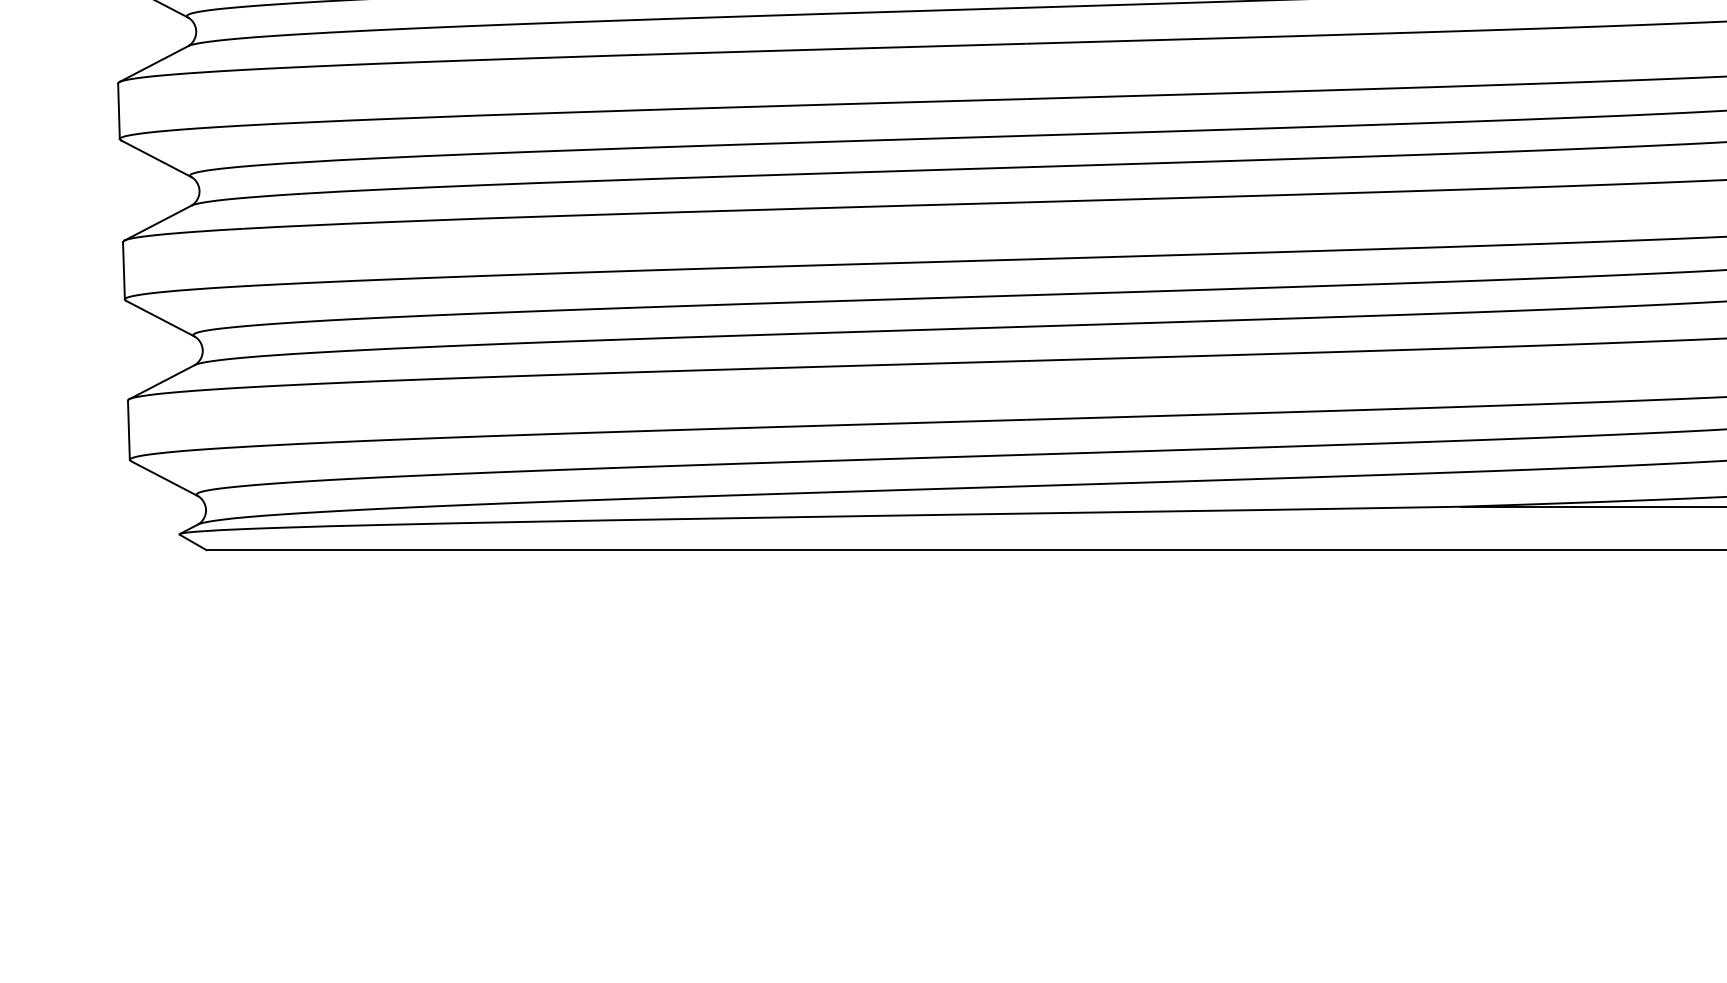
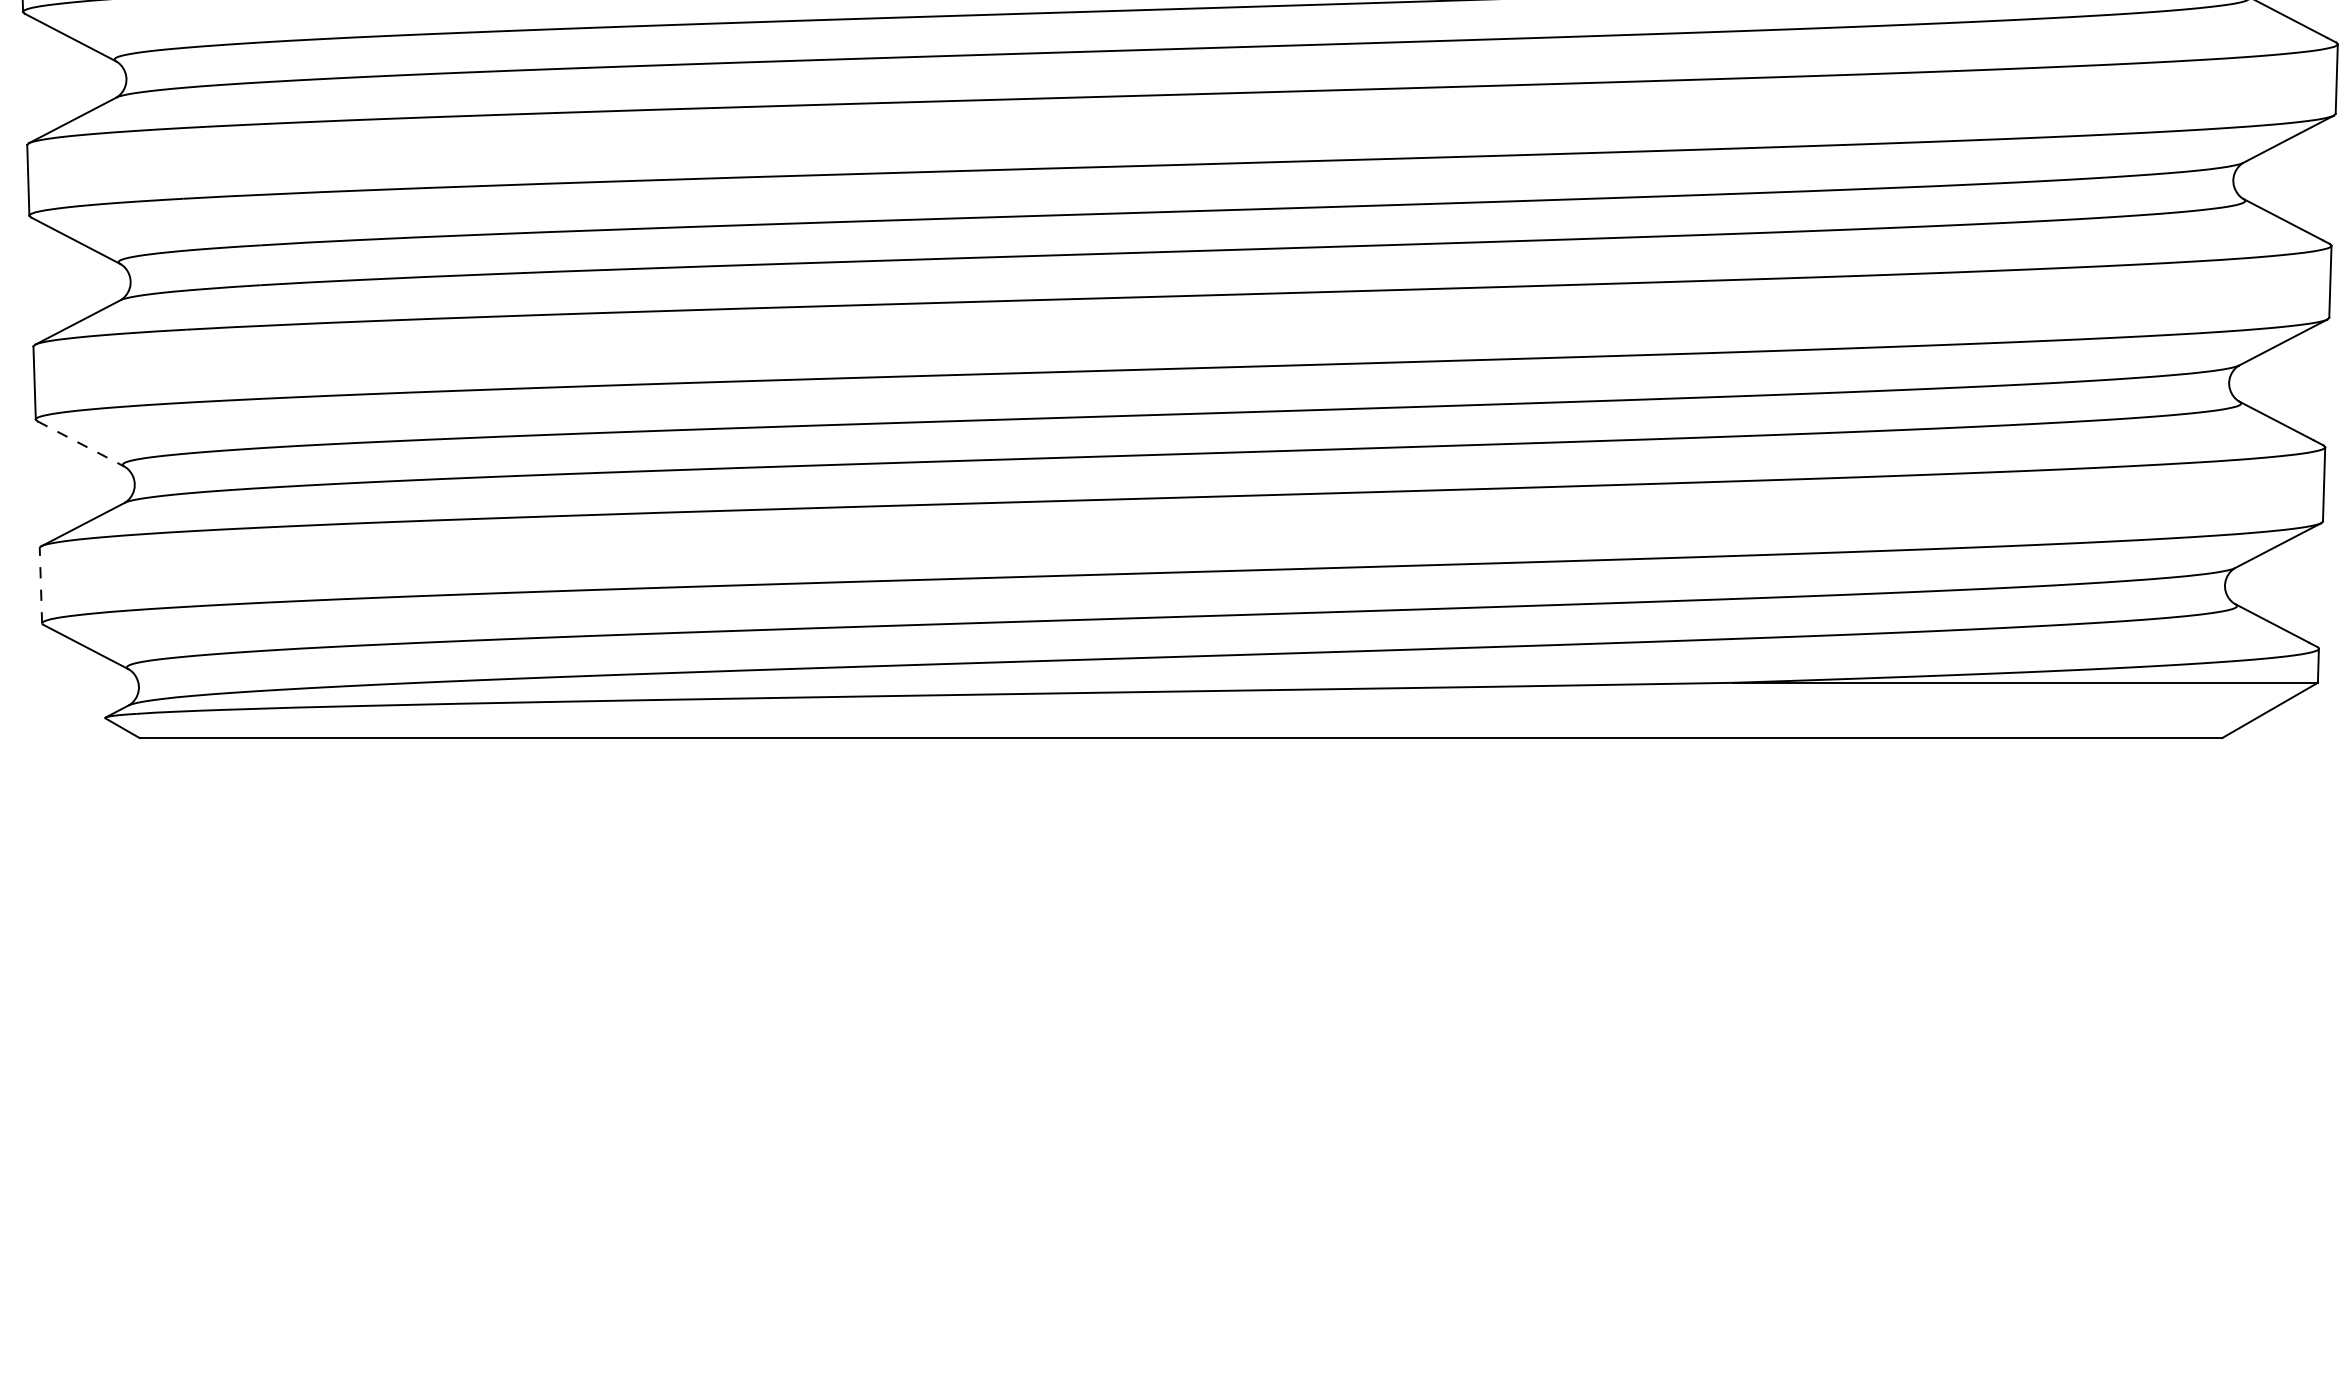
line: (160, 319) -> (81, 444), solid -> dashed
line: (128, 430) -> (40, 585), solid -> dashed

